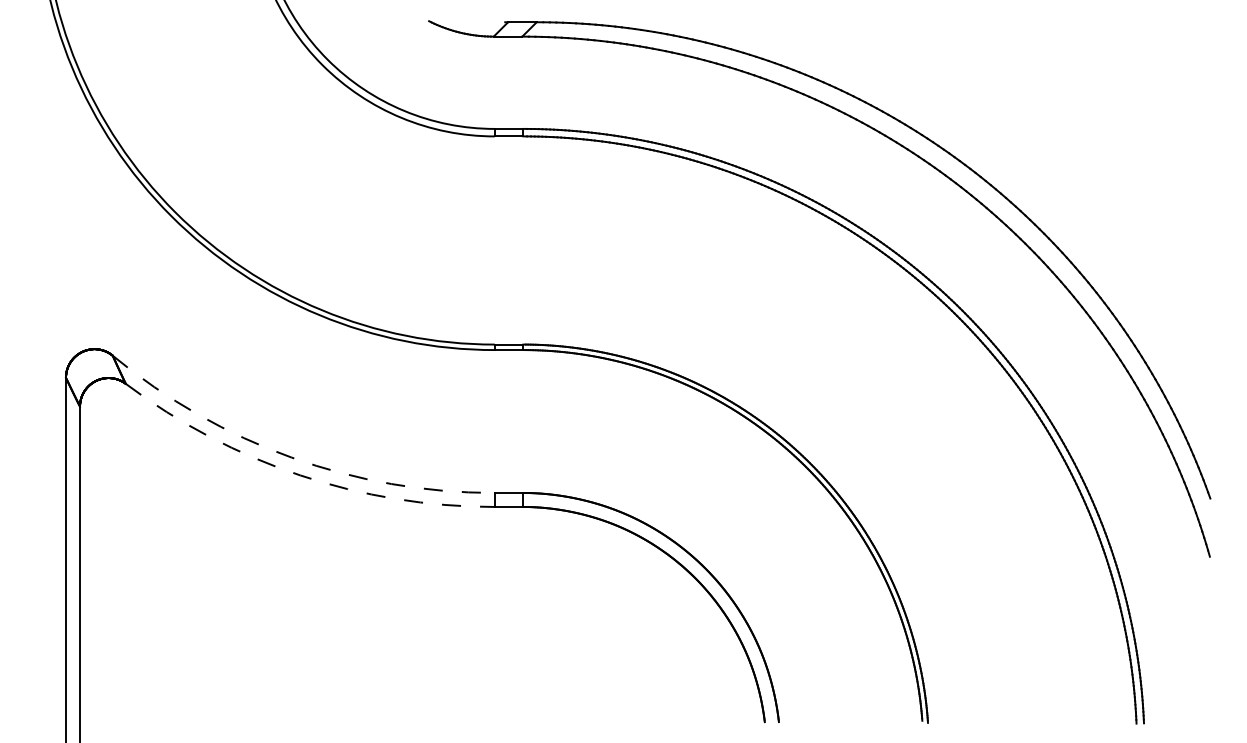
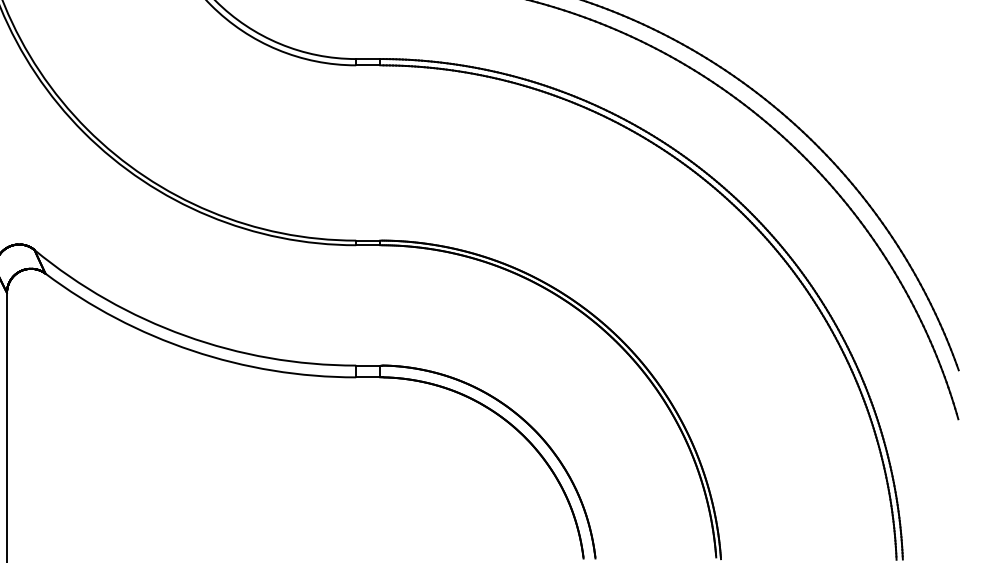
arc: (291, 457) -> (185, 335), dashed -> solid
arc: (300, 475) -> (192, 350), dashed -> solid

